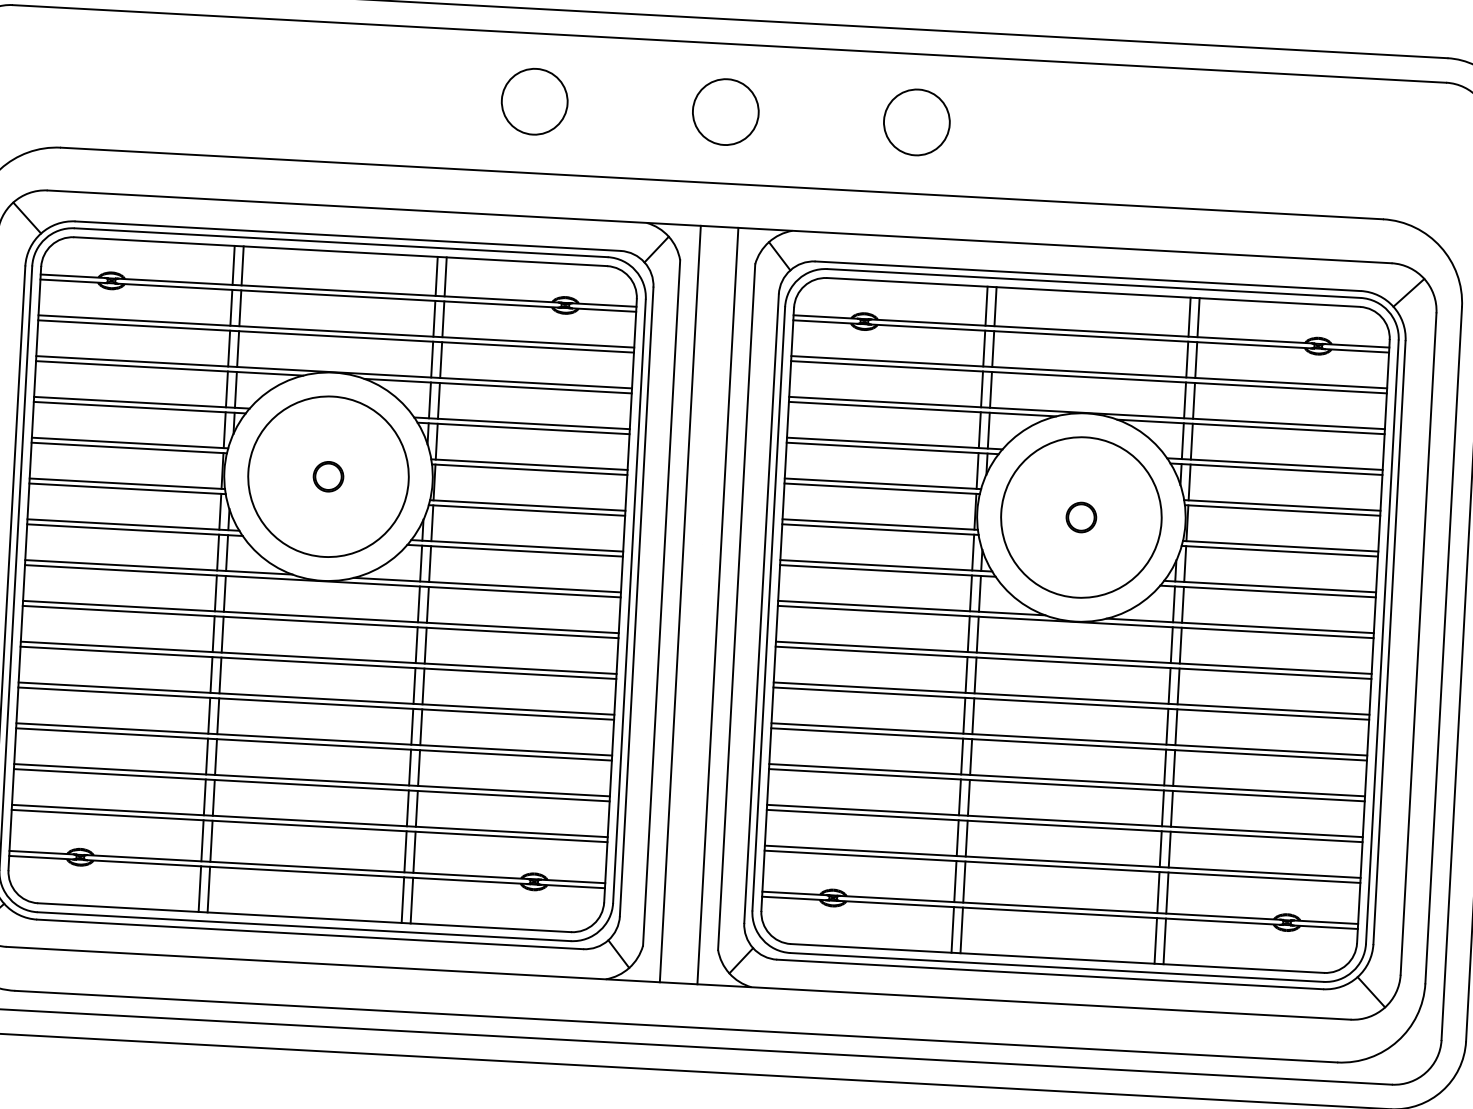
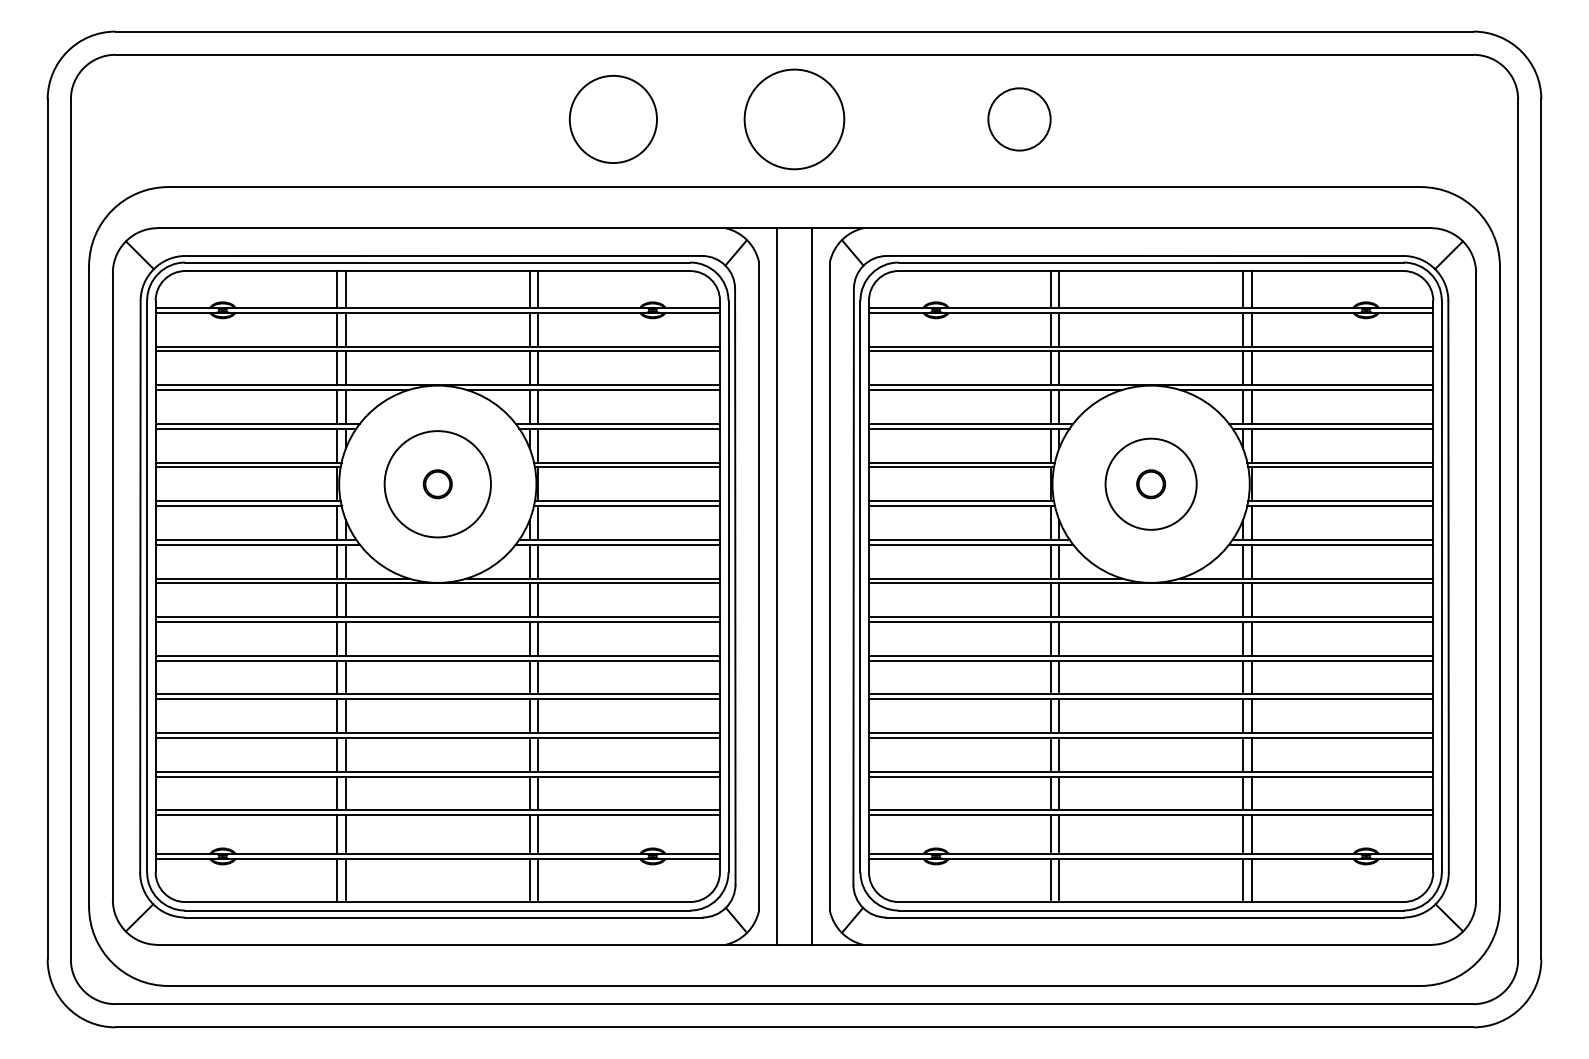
circle: (534, 101) -> (613, 119), size x1.4
circle: (725, 112) -> (794, 119), size x1.6
circle: (916, 122) -> (1019, 119), moved
circle: (328, 476) -> (437, 484), size x0.7
circle: (1081, 517) -> (1151, 484), size x0.6

